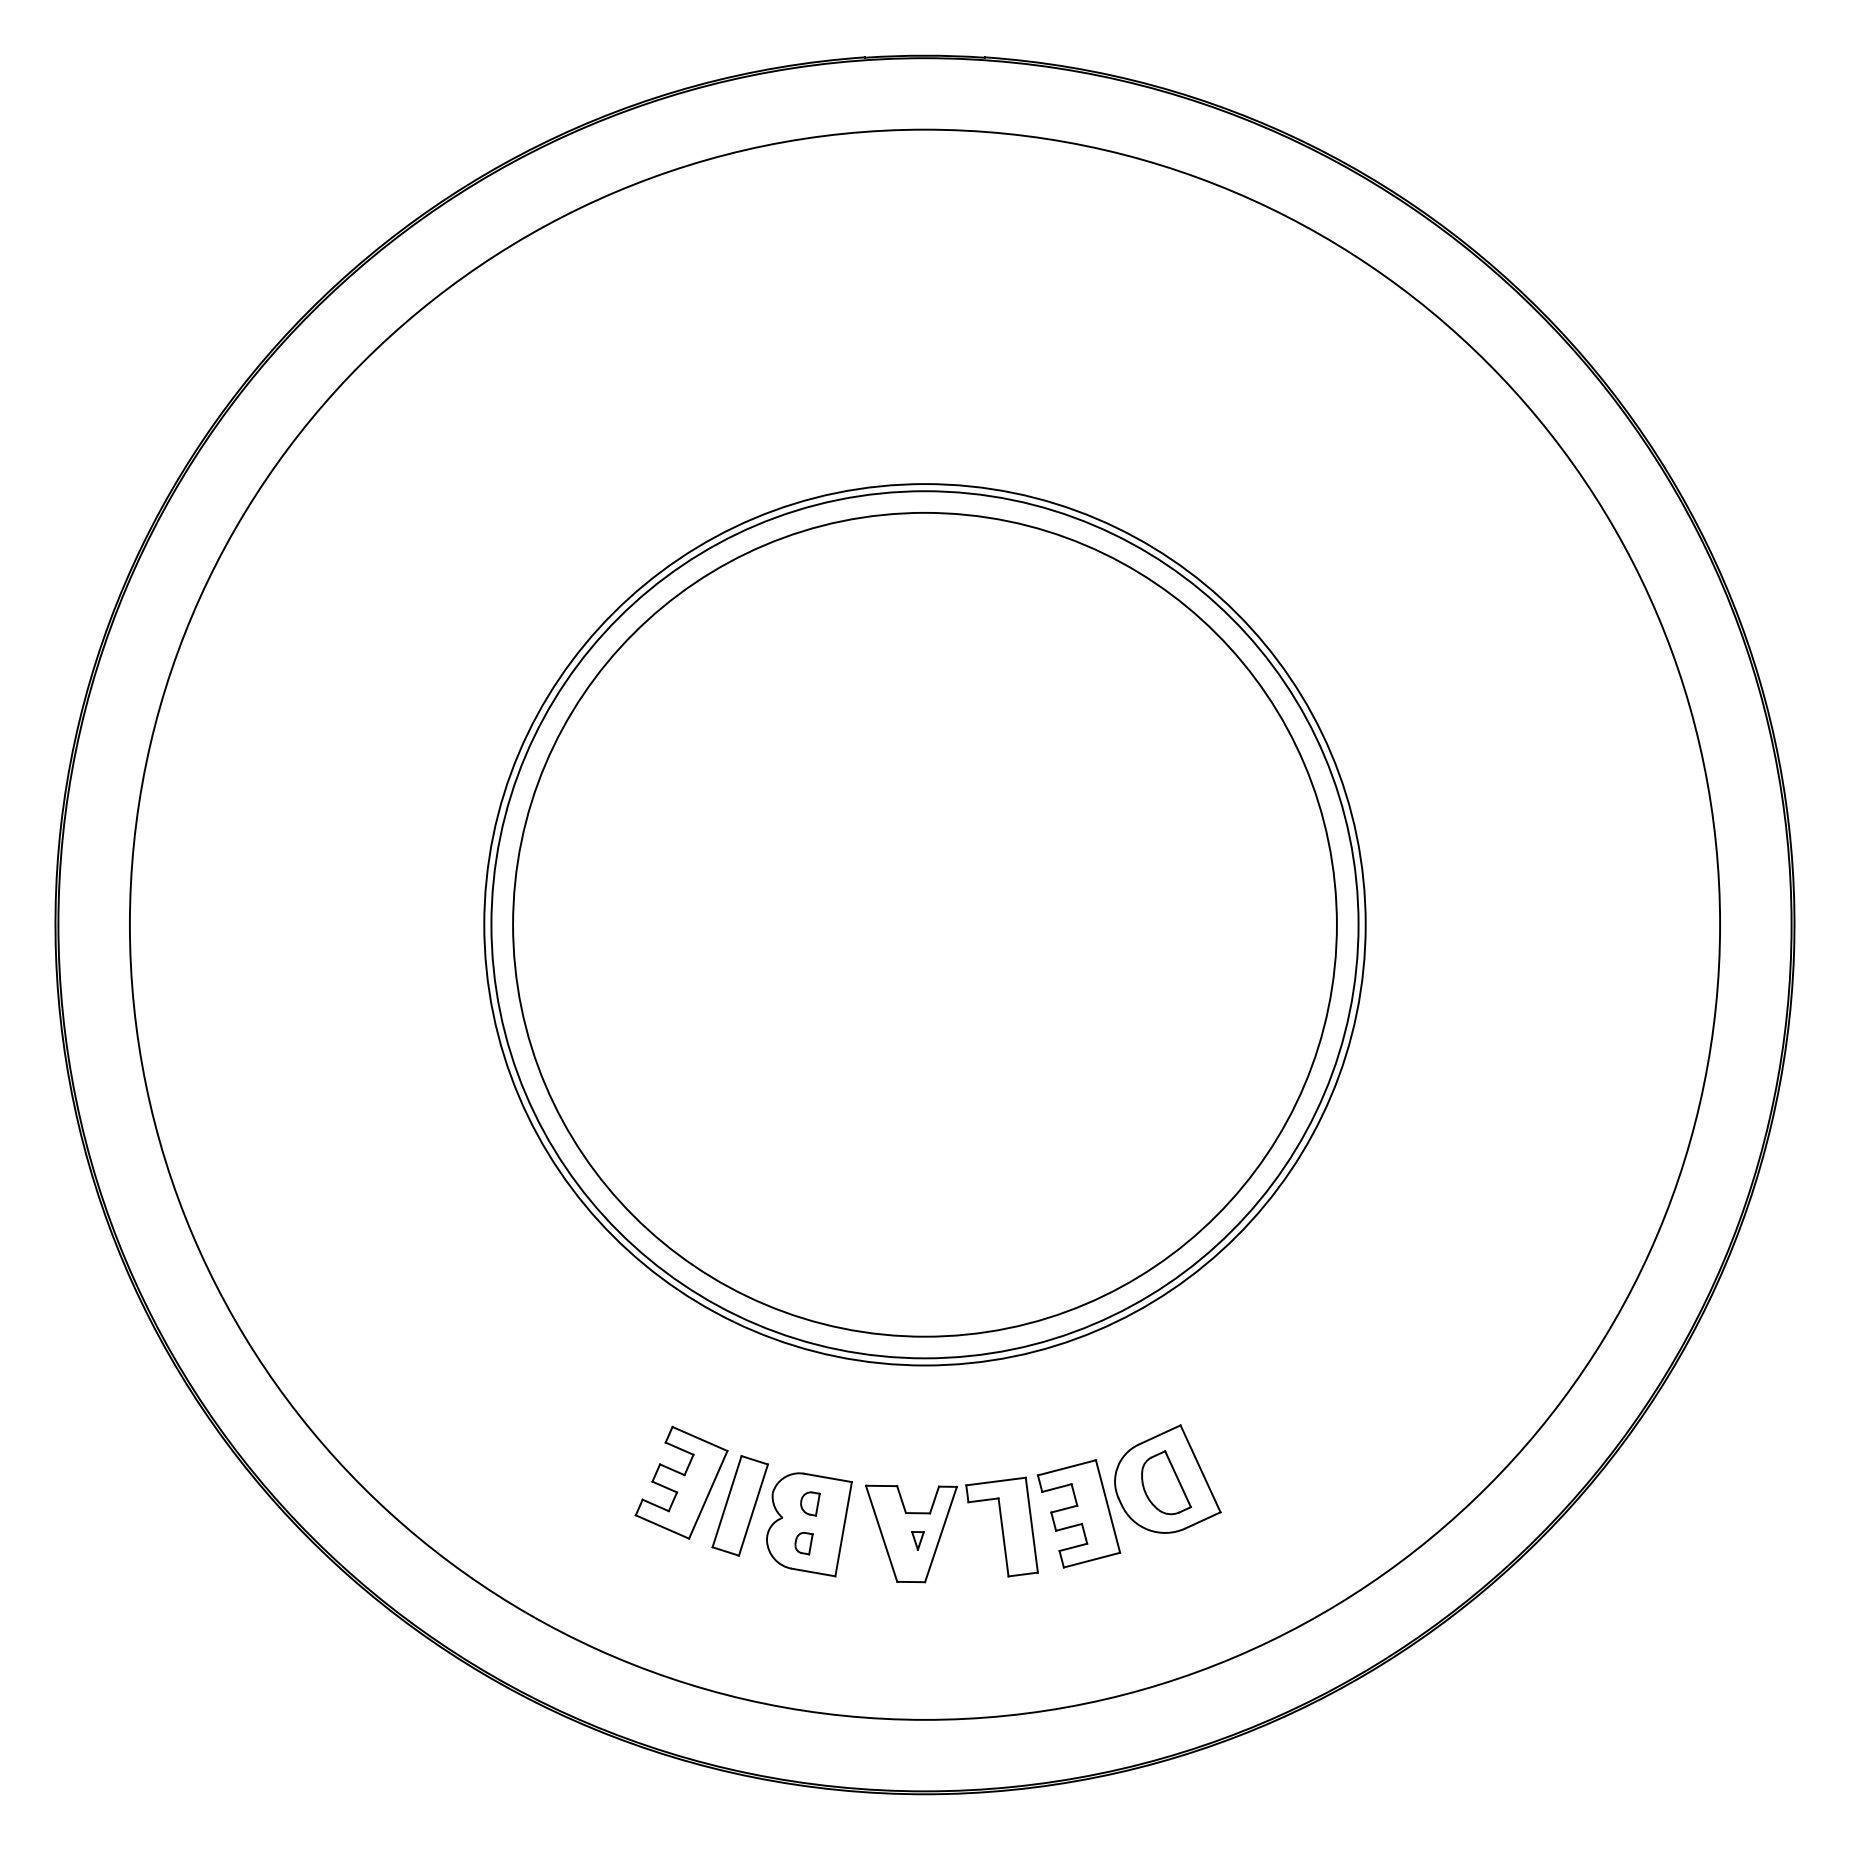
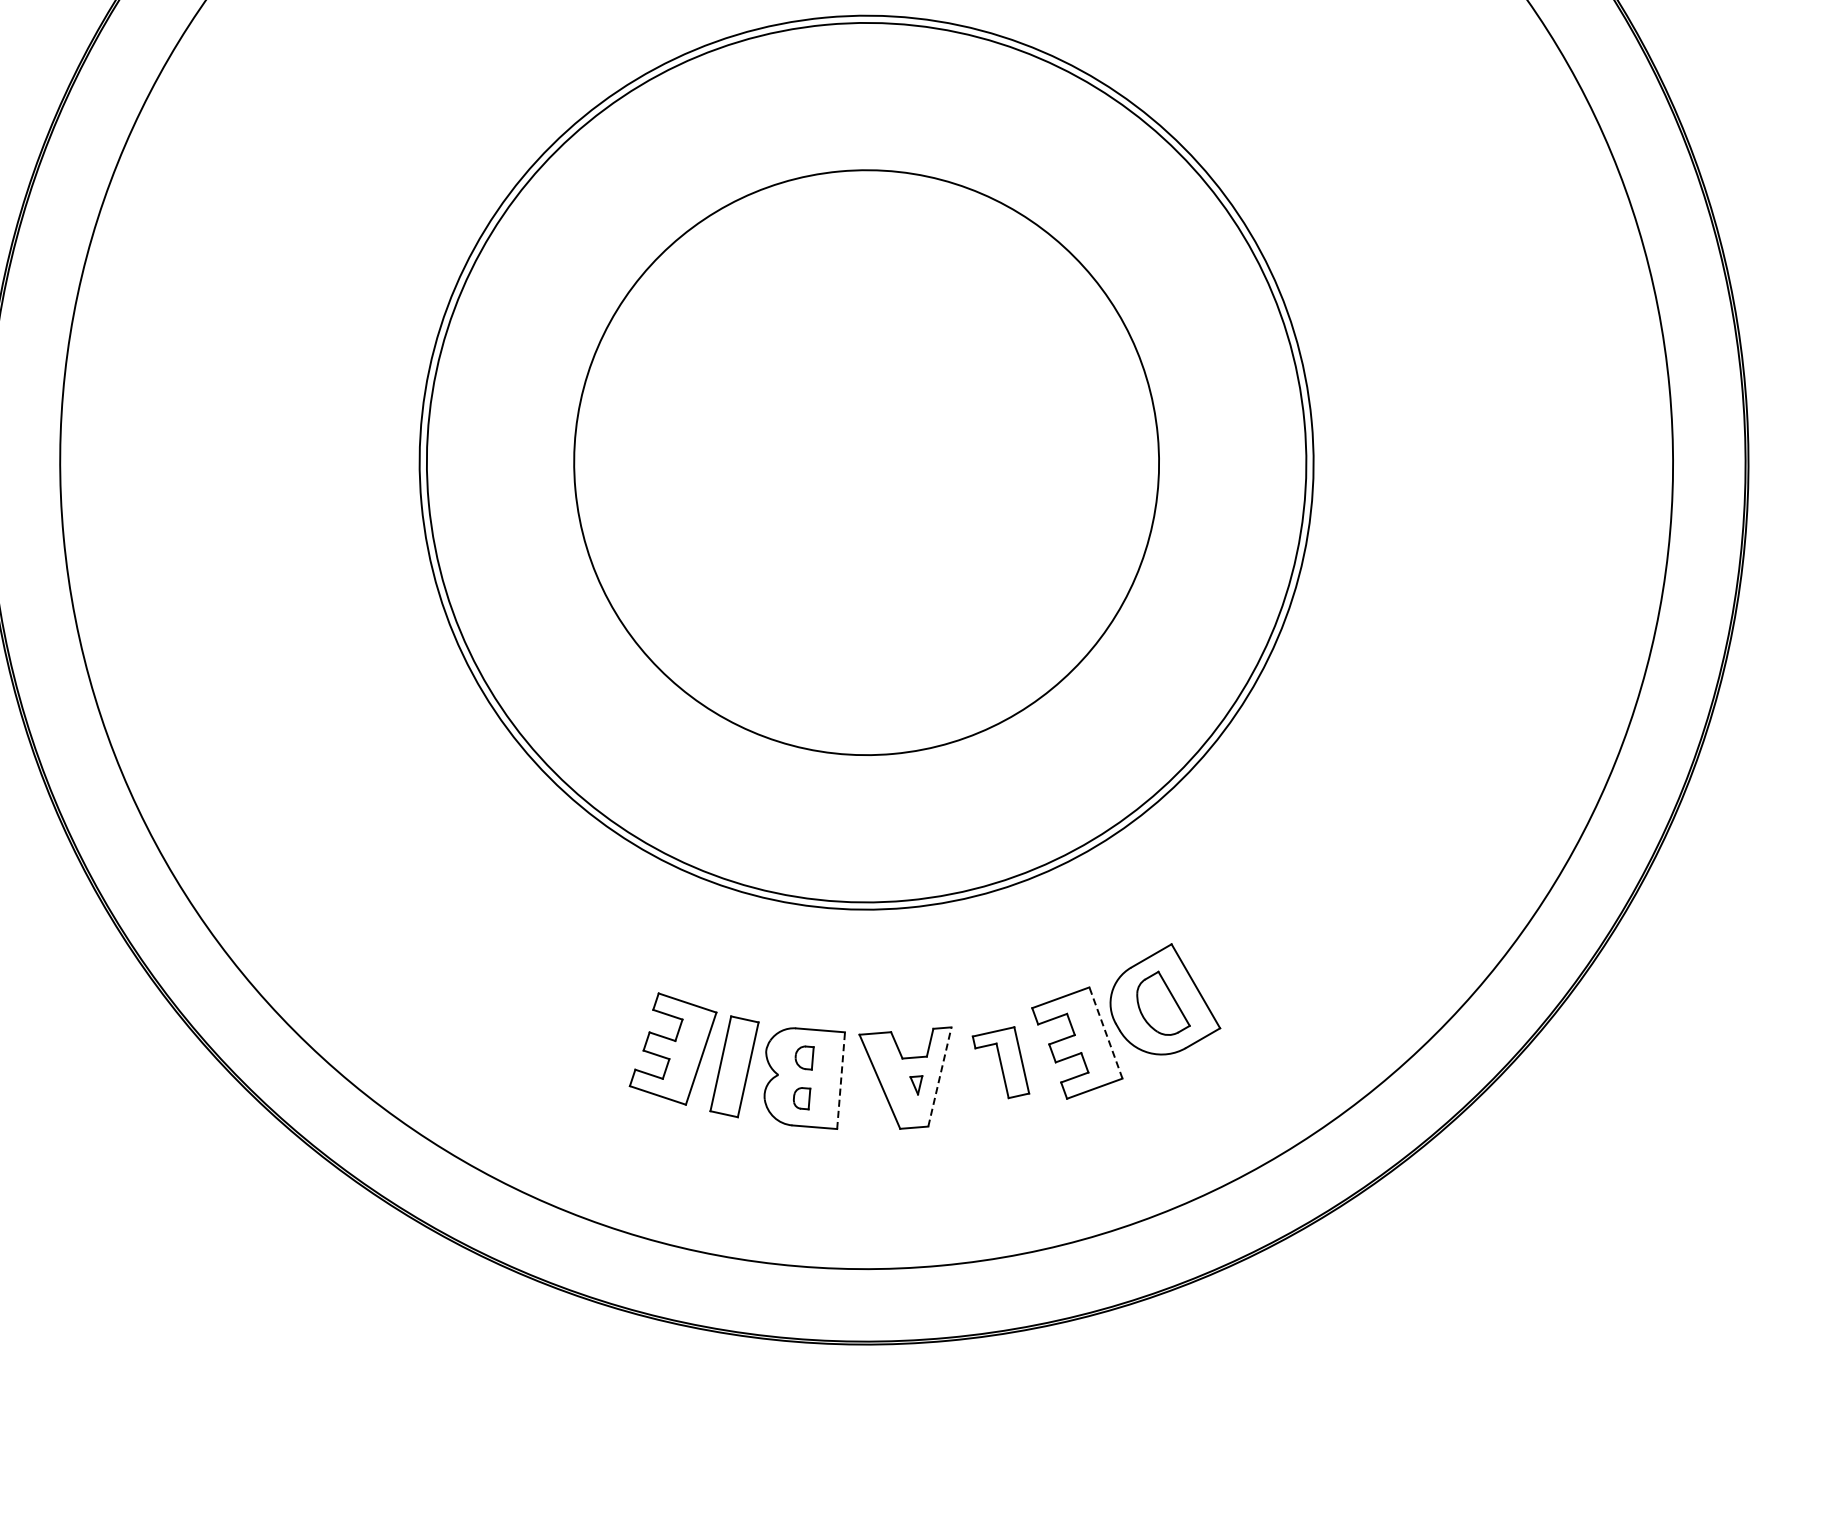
circle: (924, 924) -> (866, 462), size x0.7
line: (1108, 1506) -> (1106, 1032), solid -> dashed
part: (1001, 1526) -> (1000, 1063), size x0.7
line: (843, 1529) -> (840, 1081), solid -> dashed
line: (941, 1534) -> (940, 1076), solid -> dashed

